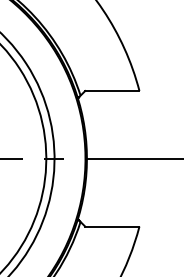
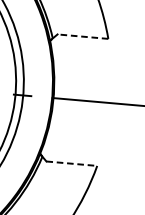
line: (111, 91) -> (82, 37), solid -> dashed
line: (112, 226) -> (71, 163), solid -> dashed

